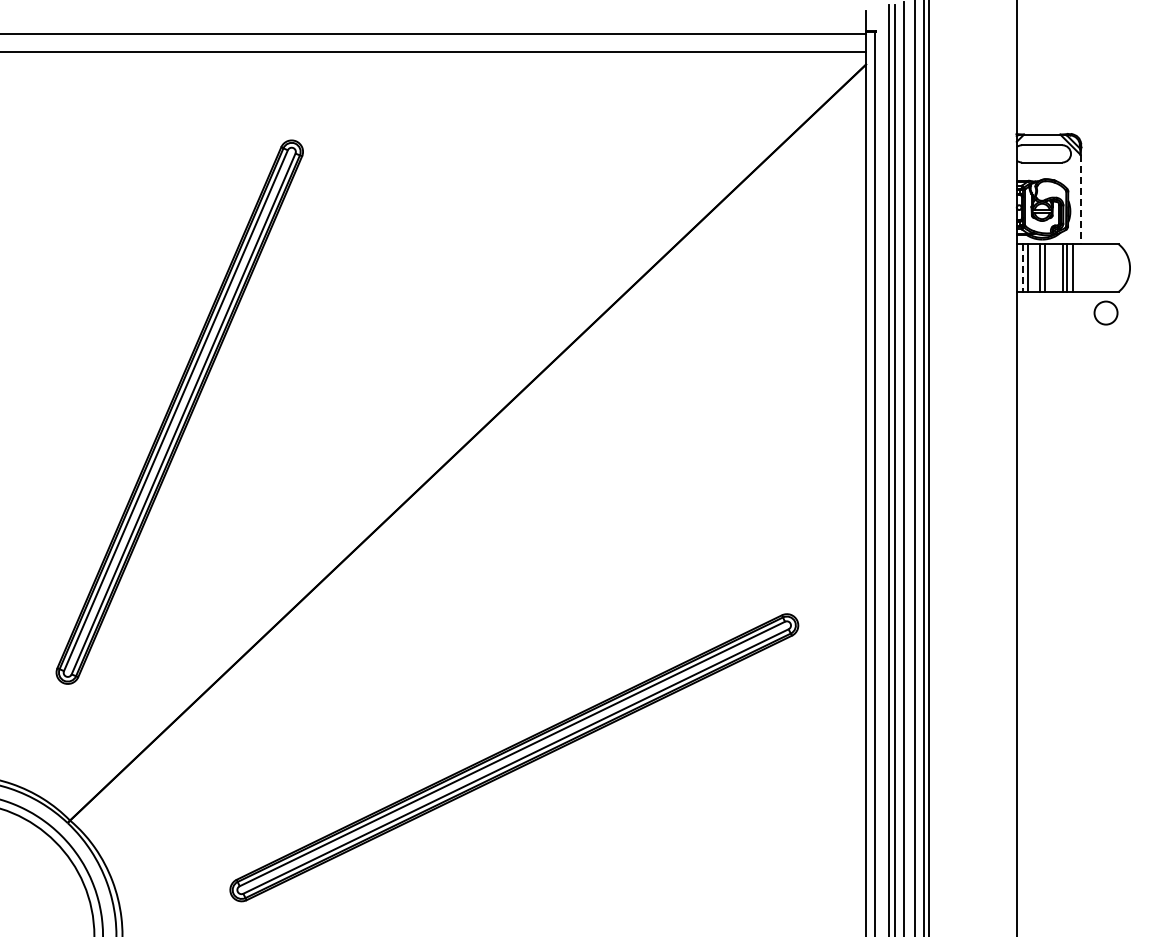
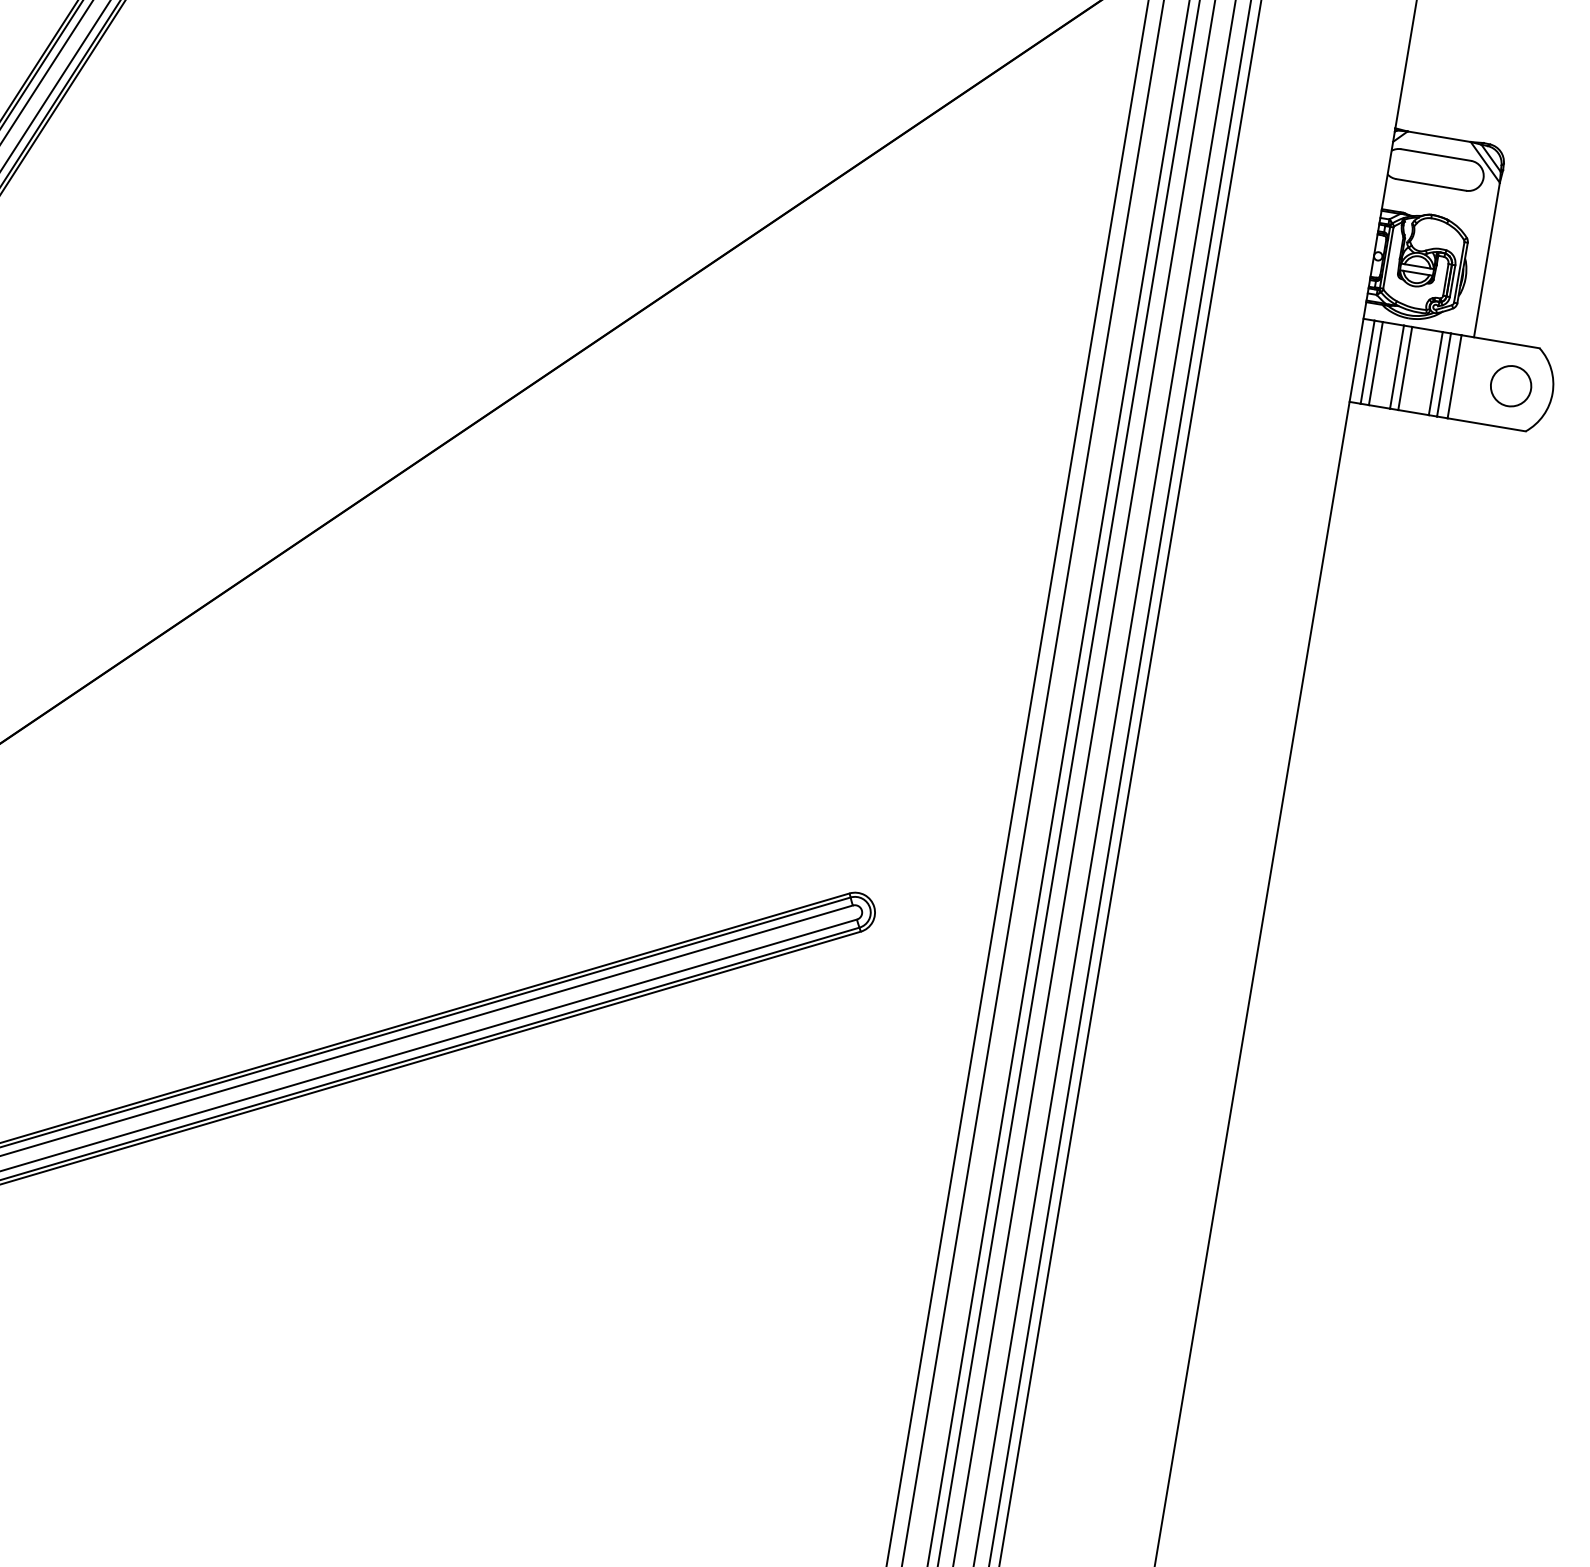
line: (1080, 199) -> (1486, 260), dashed -> solid
line: (1023, 268) -> (1368, 363), dashed -> solid
circle: (1105, 312) -> (1510, 385), moved

